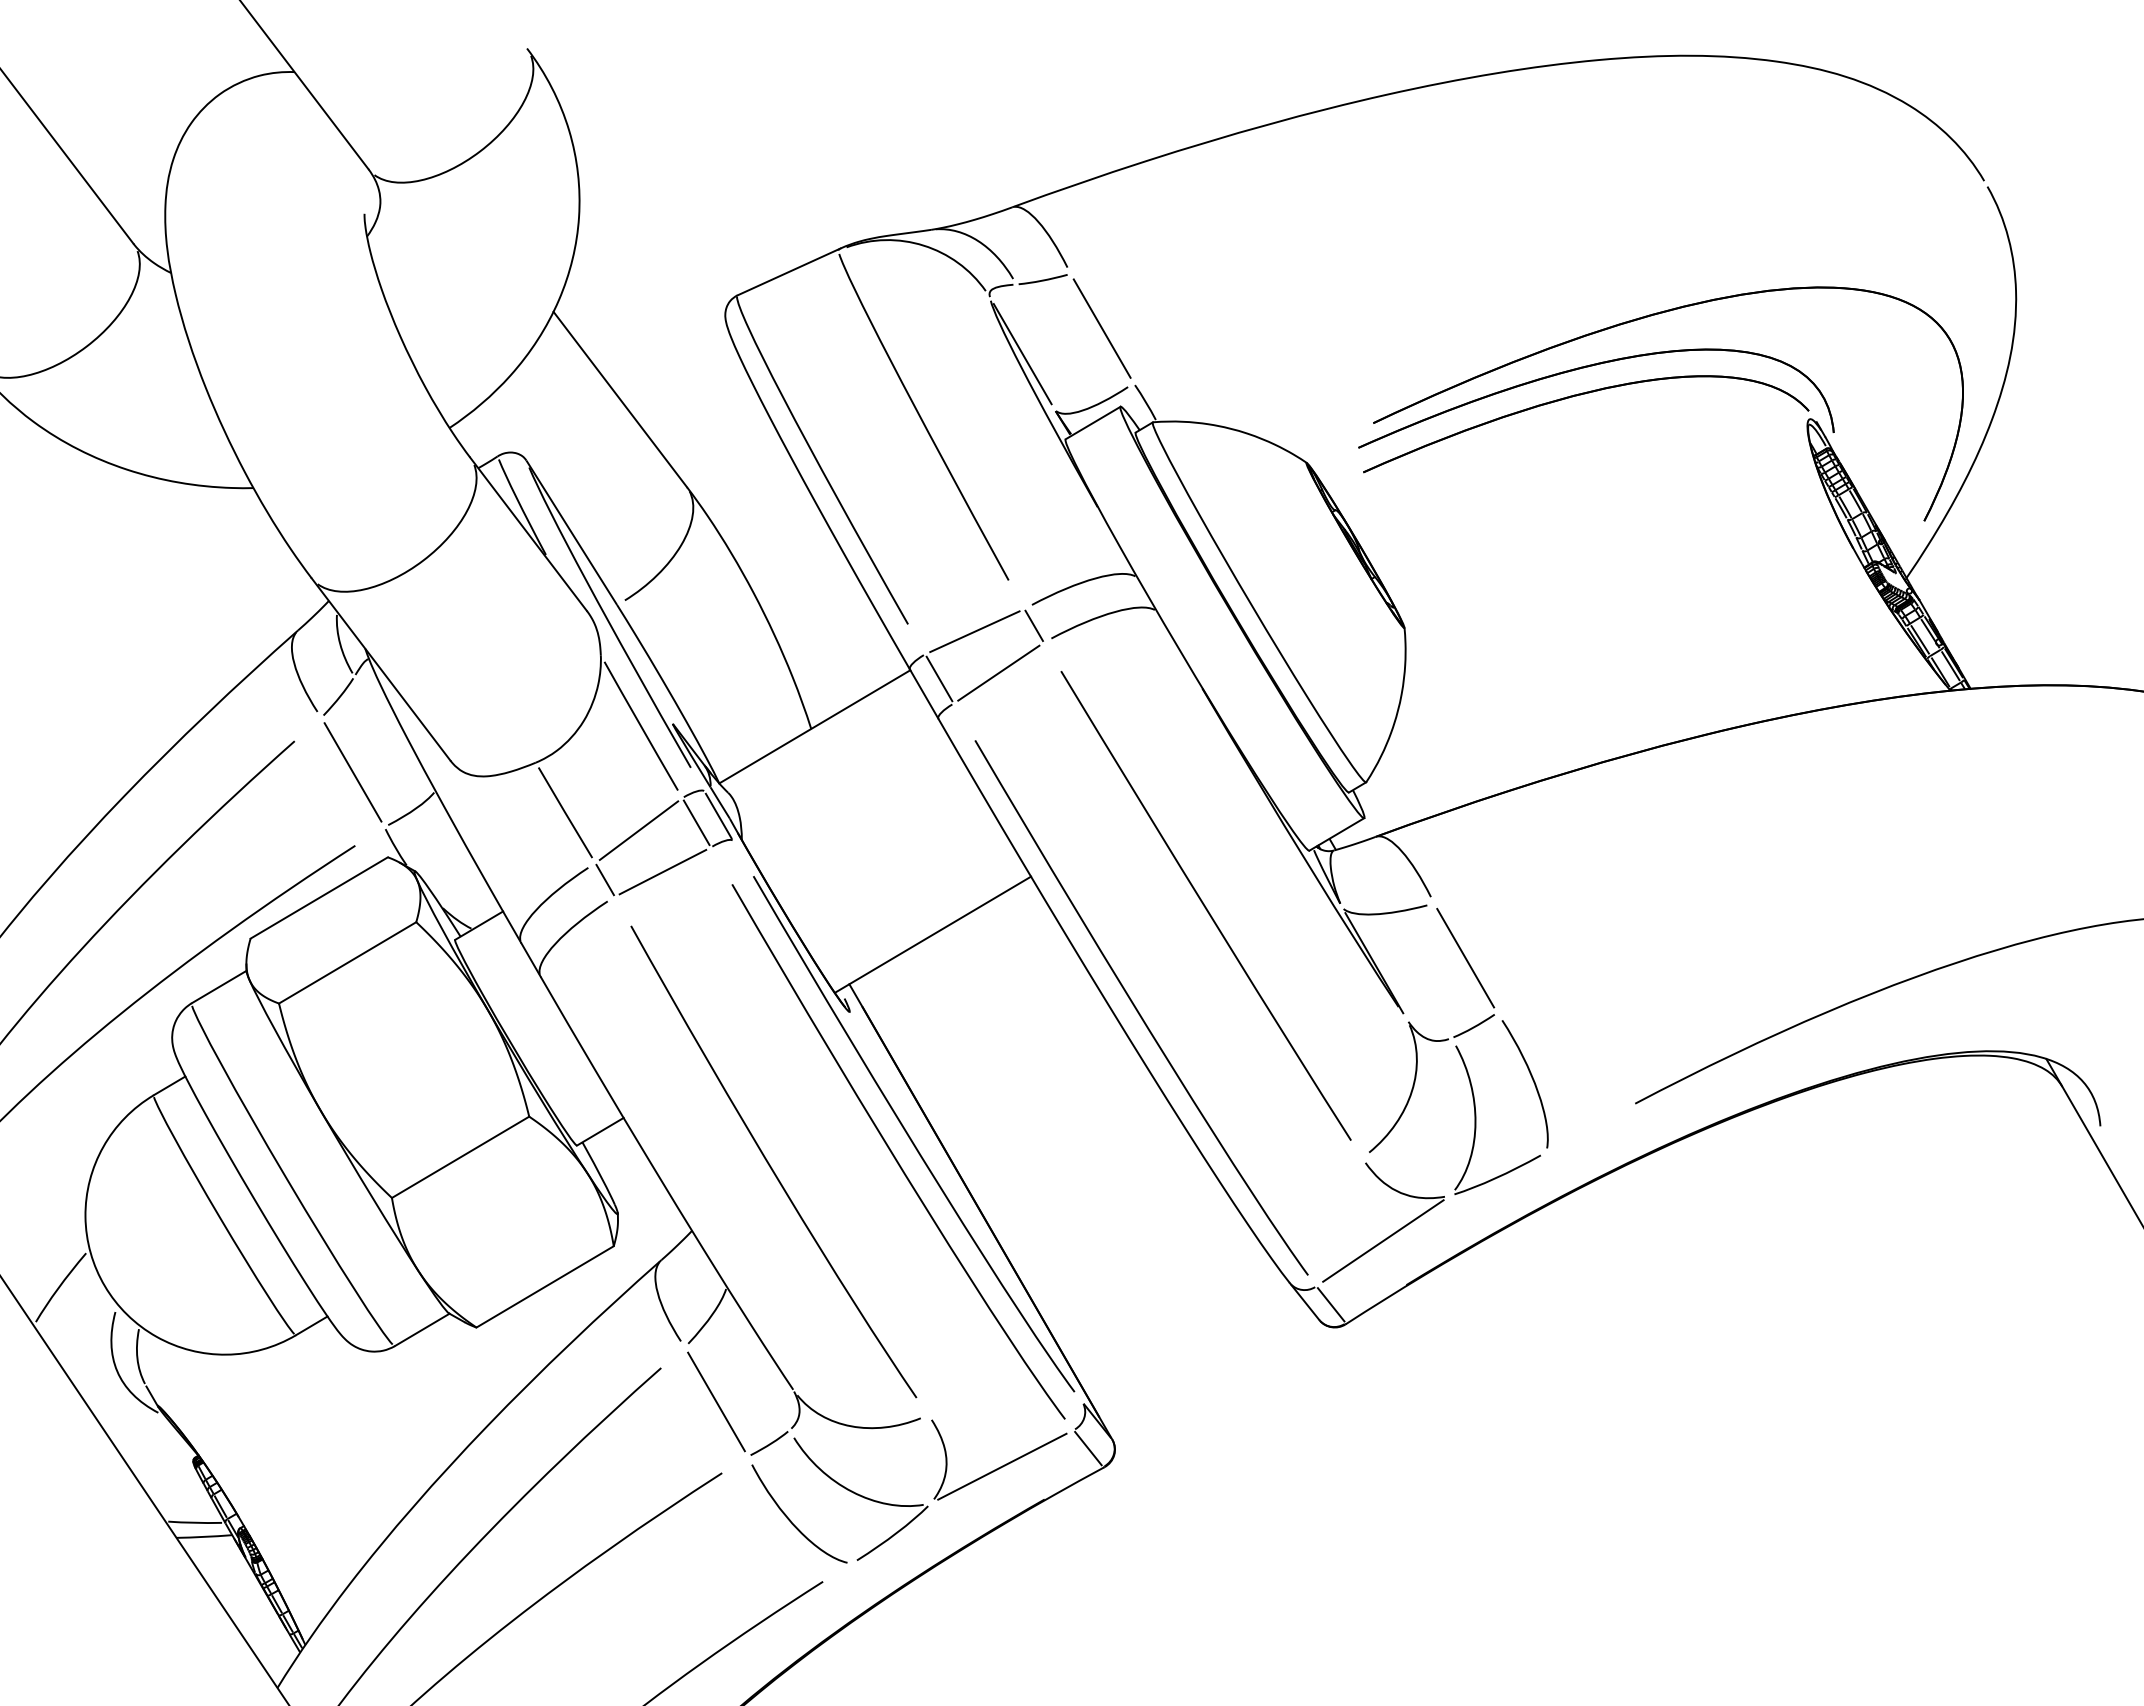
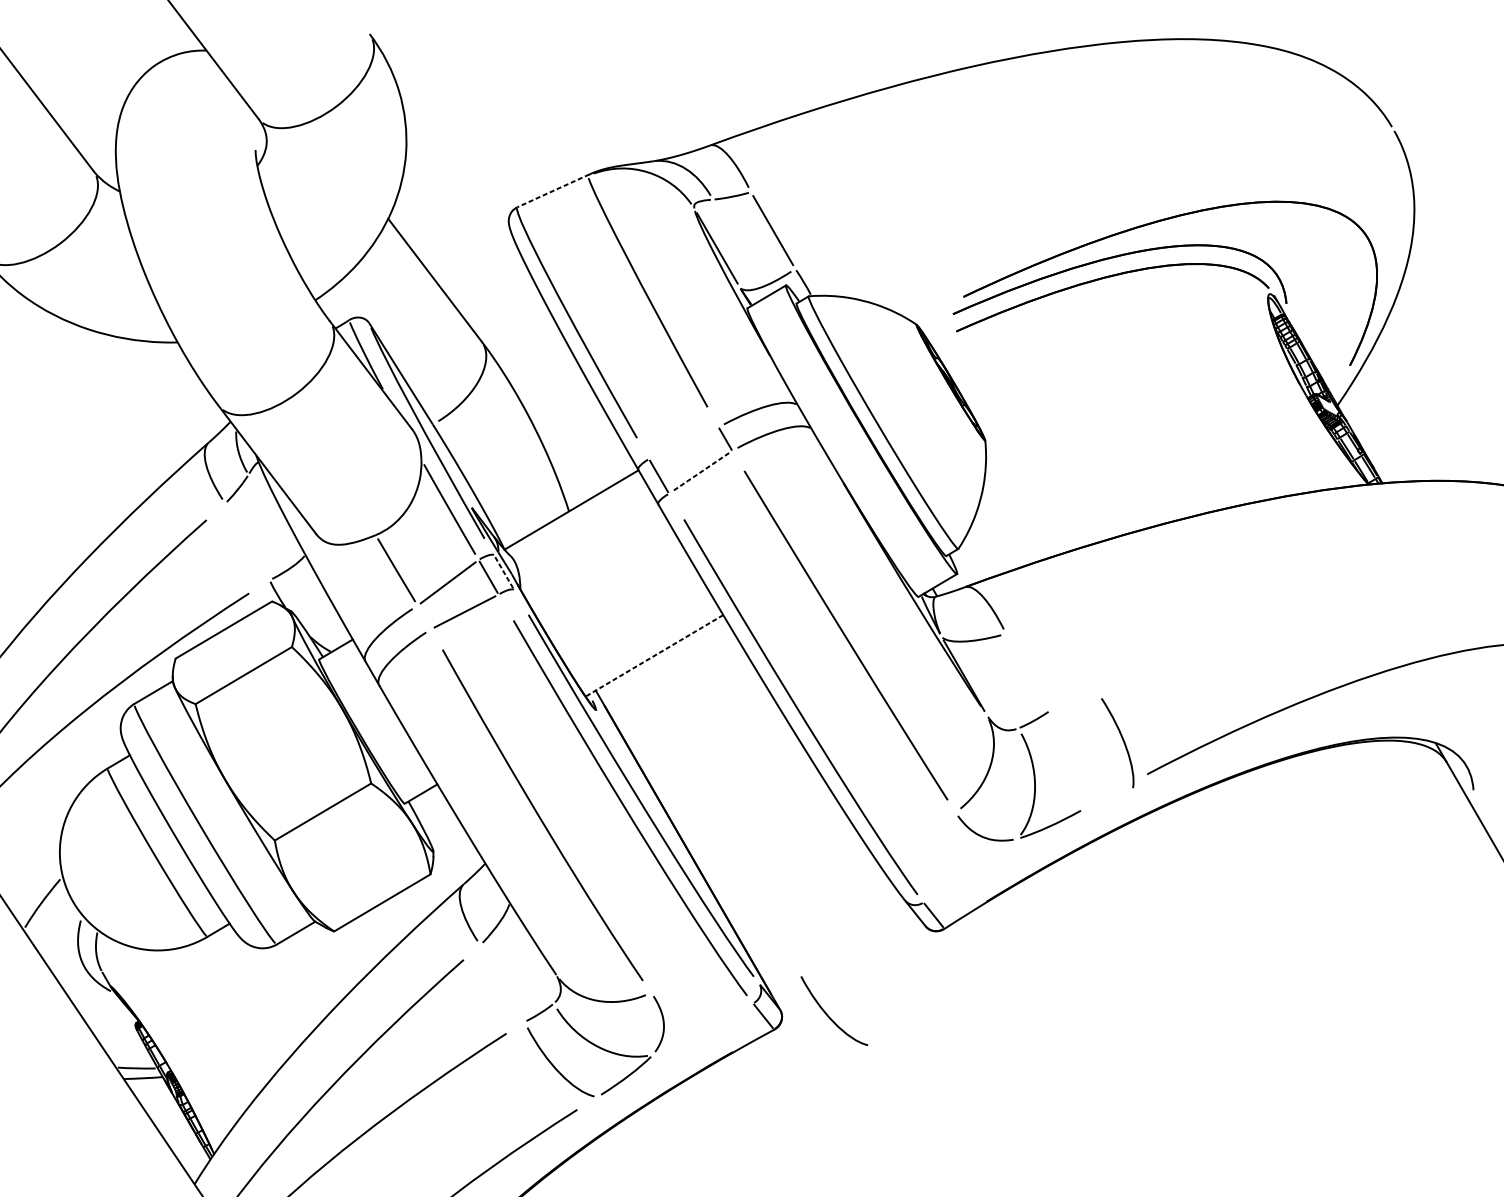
line: (788, 272) -> (553, 191), solid -> dashed
line: (974, 631) -> (683, 443), removed
line: (998, 673) -> (700, 472), solid -> dashed
line: (352, 772) -> (247, 542), removed
line: (718, 816) -> (503, 572), solid -> dashed
line: (604, 879) -> (424, 617), removed
line: (932, 935) -> (654, 656), solid -> dashed
line: (1465, 957) -> (1028, 671), removed
curve: (1532, 1080) -> (1122, 740), moved
line: (1383, 1240) -> (970, 870), removed
line: (716, 1401) -> (502, 983), removed
curve: (1181, 1447) -> (828, 1015), added
line: (1002, 1466) -> (703, 1028), removed

